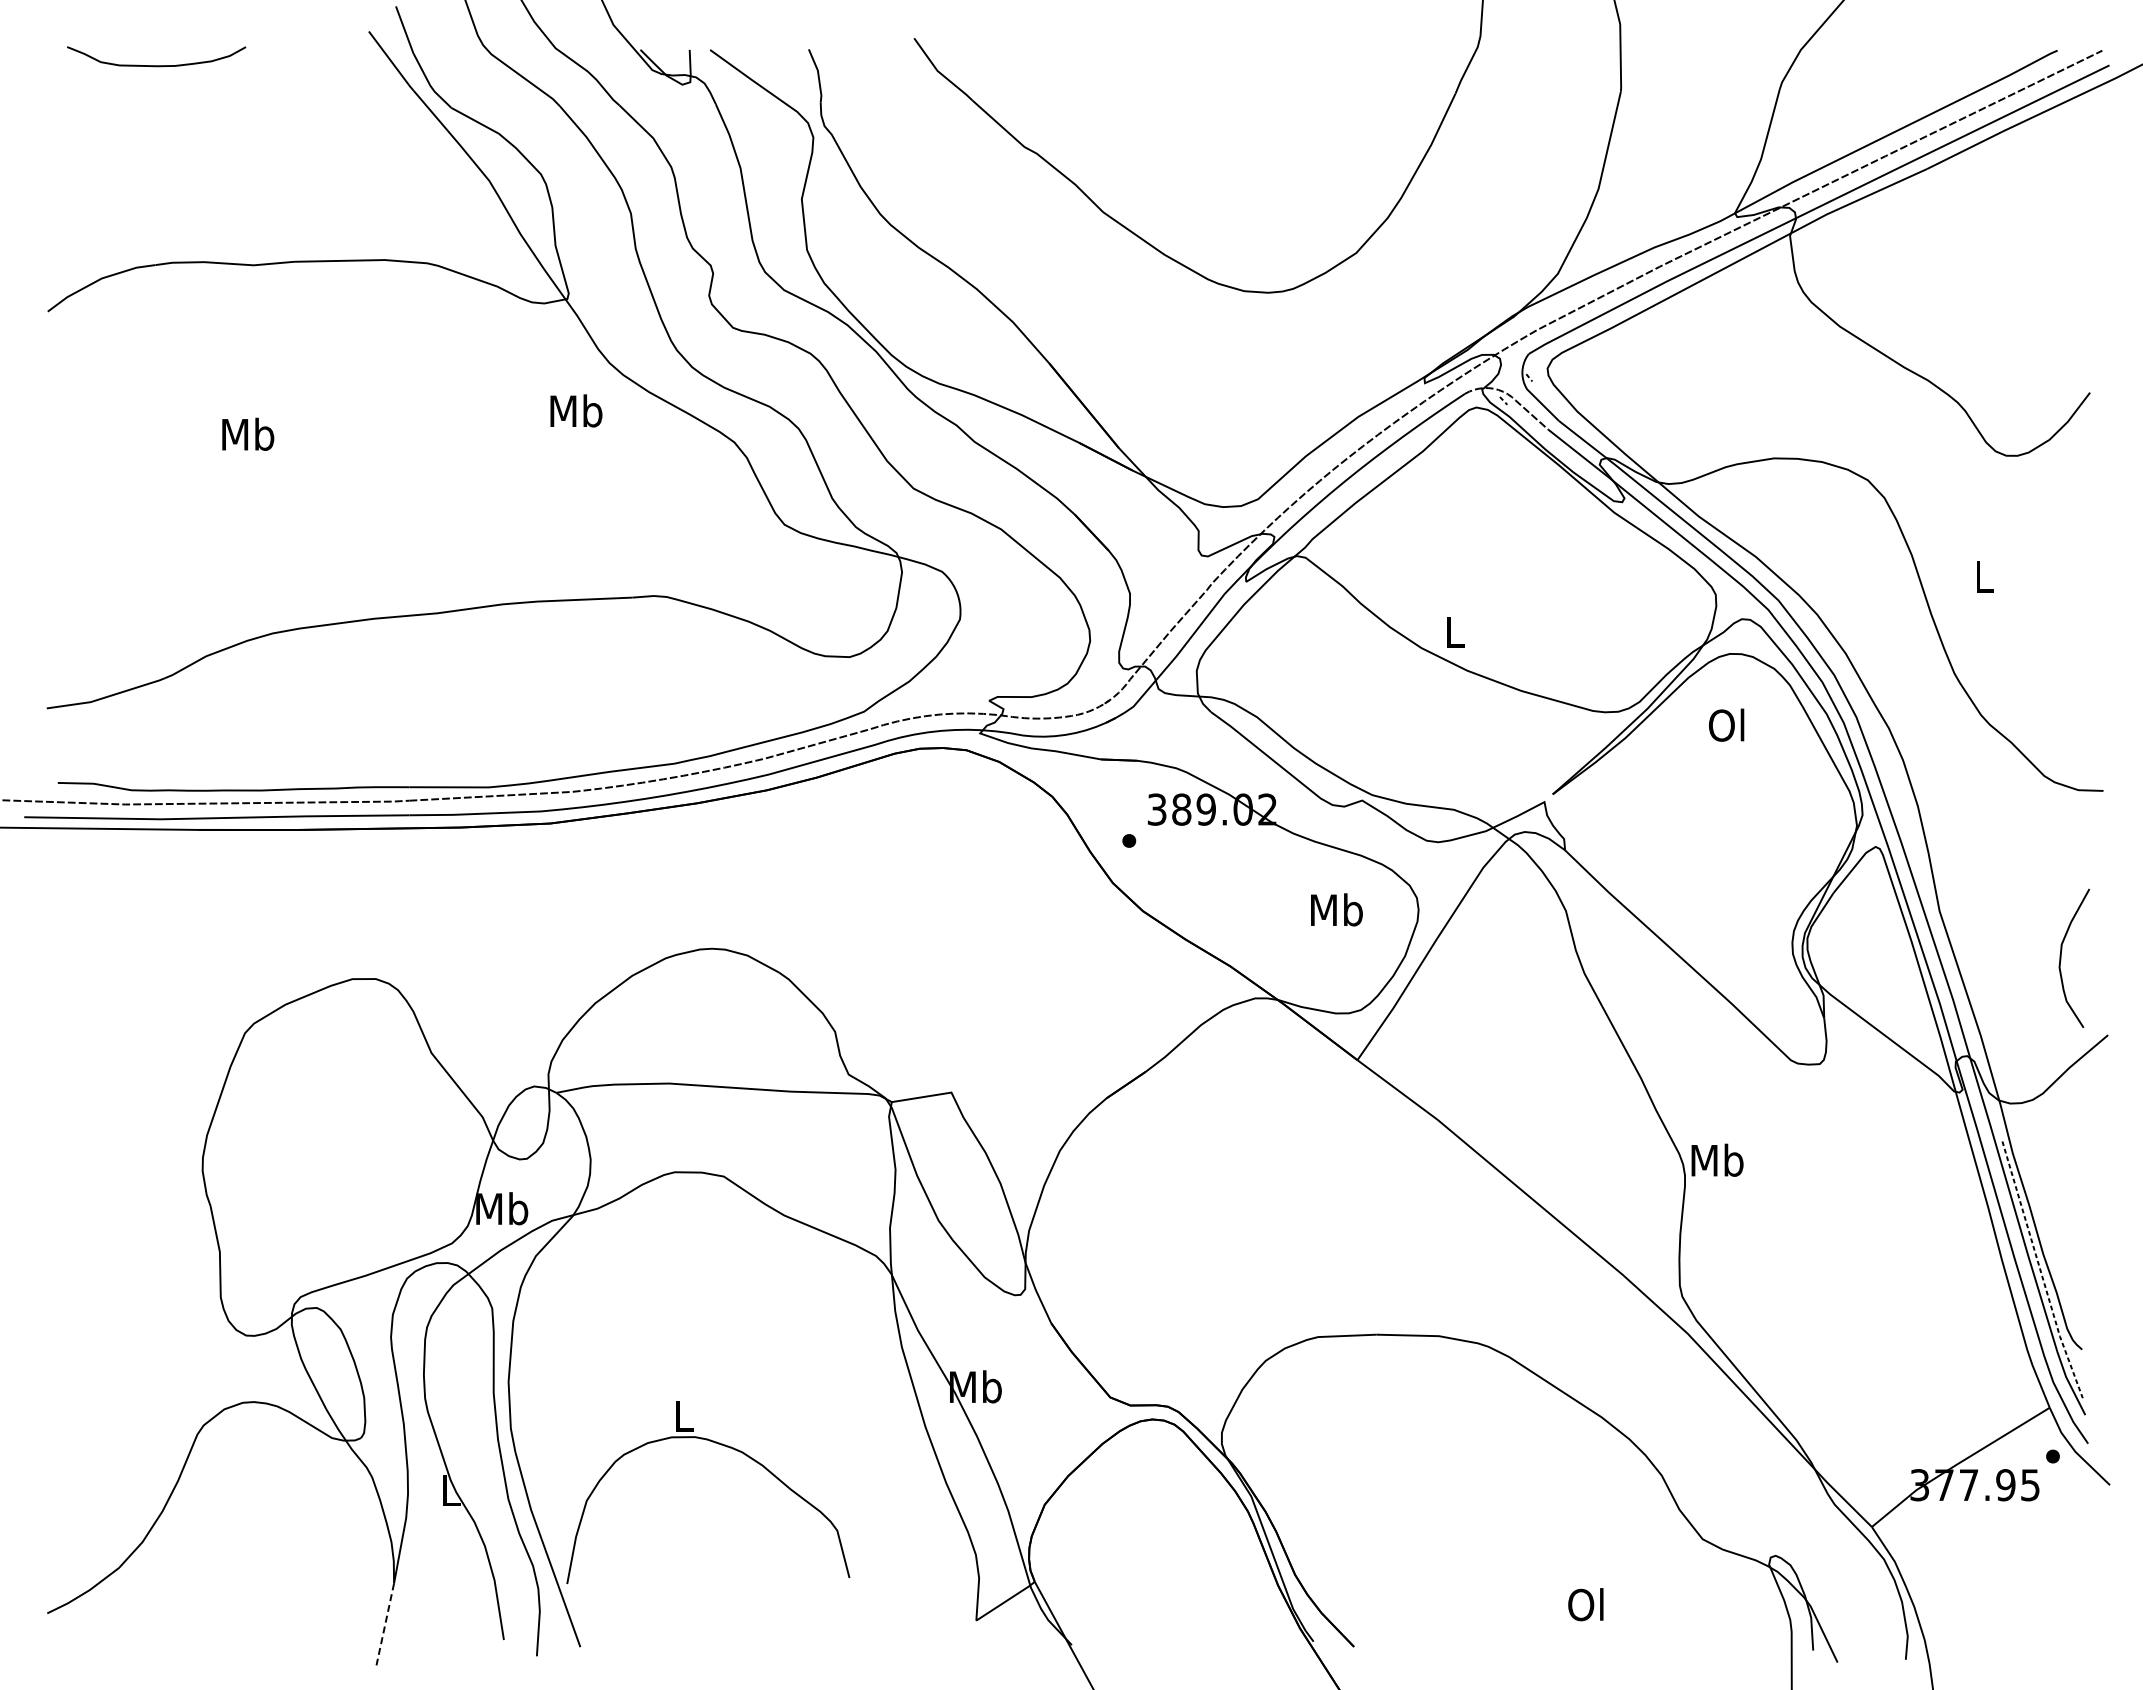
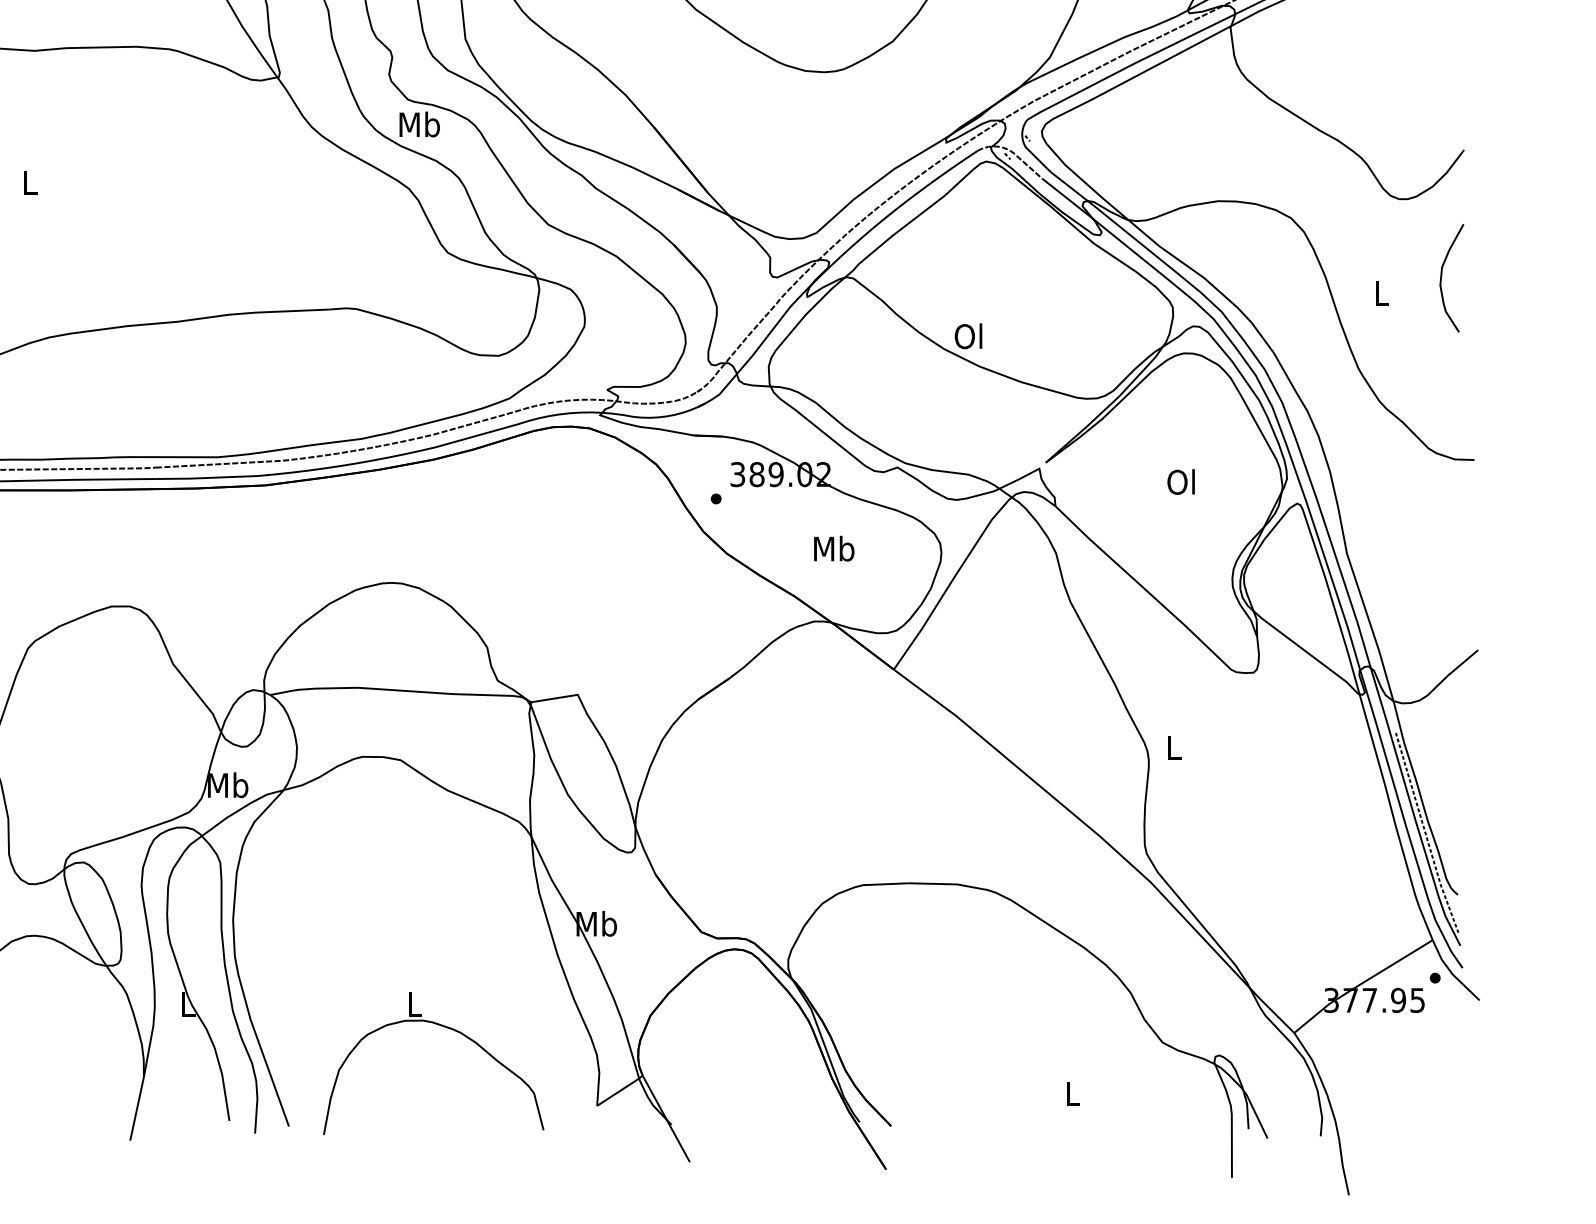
text: (576, 410) -> (419, 124), moved
text: (248, 433) -> (30, 181), Mb -> L
text: (1452, 631) -> (967, 335), L -> Ol
text: (1726, 724) -> (1181, 481), moved
text: (1336, 909) -> (833, 548), moved
curve: (2061, 957) -> (1441, 277), moved
text: (1717, 1159) -> (1174, 746), Mb -> L
part: (724, 1446) -> (446, 1027), moved
text: (1585, 1604) -> (1071, 1093), Ol -> L
line: (385, 1624) -> (137, 1108), dashed -> solid

